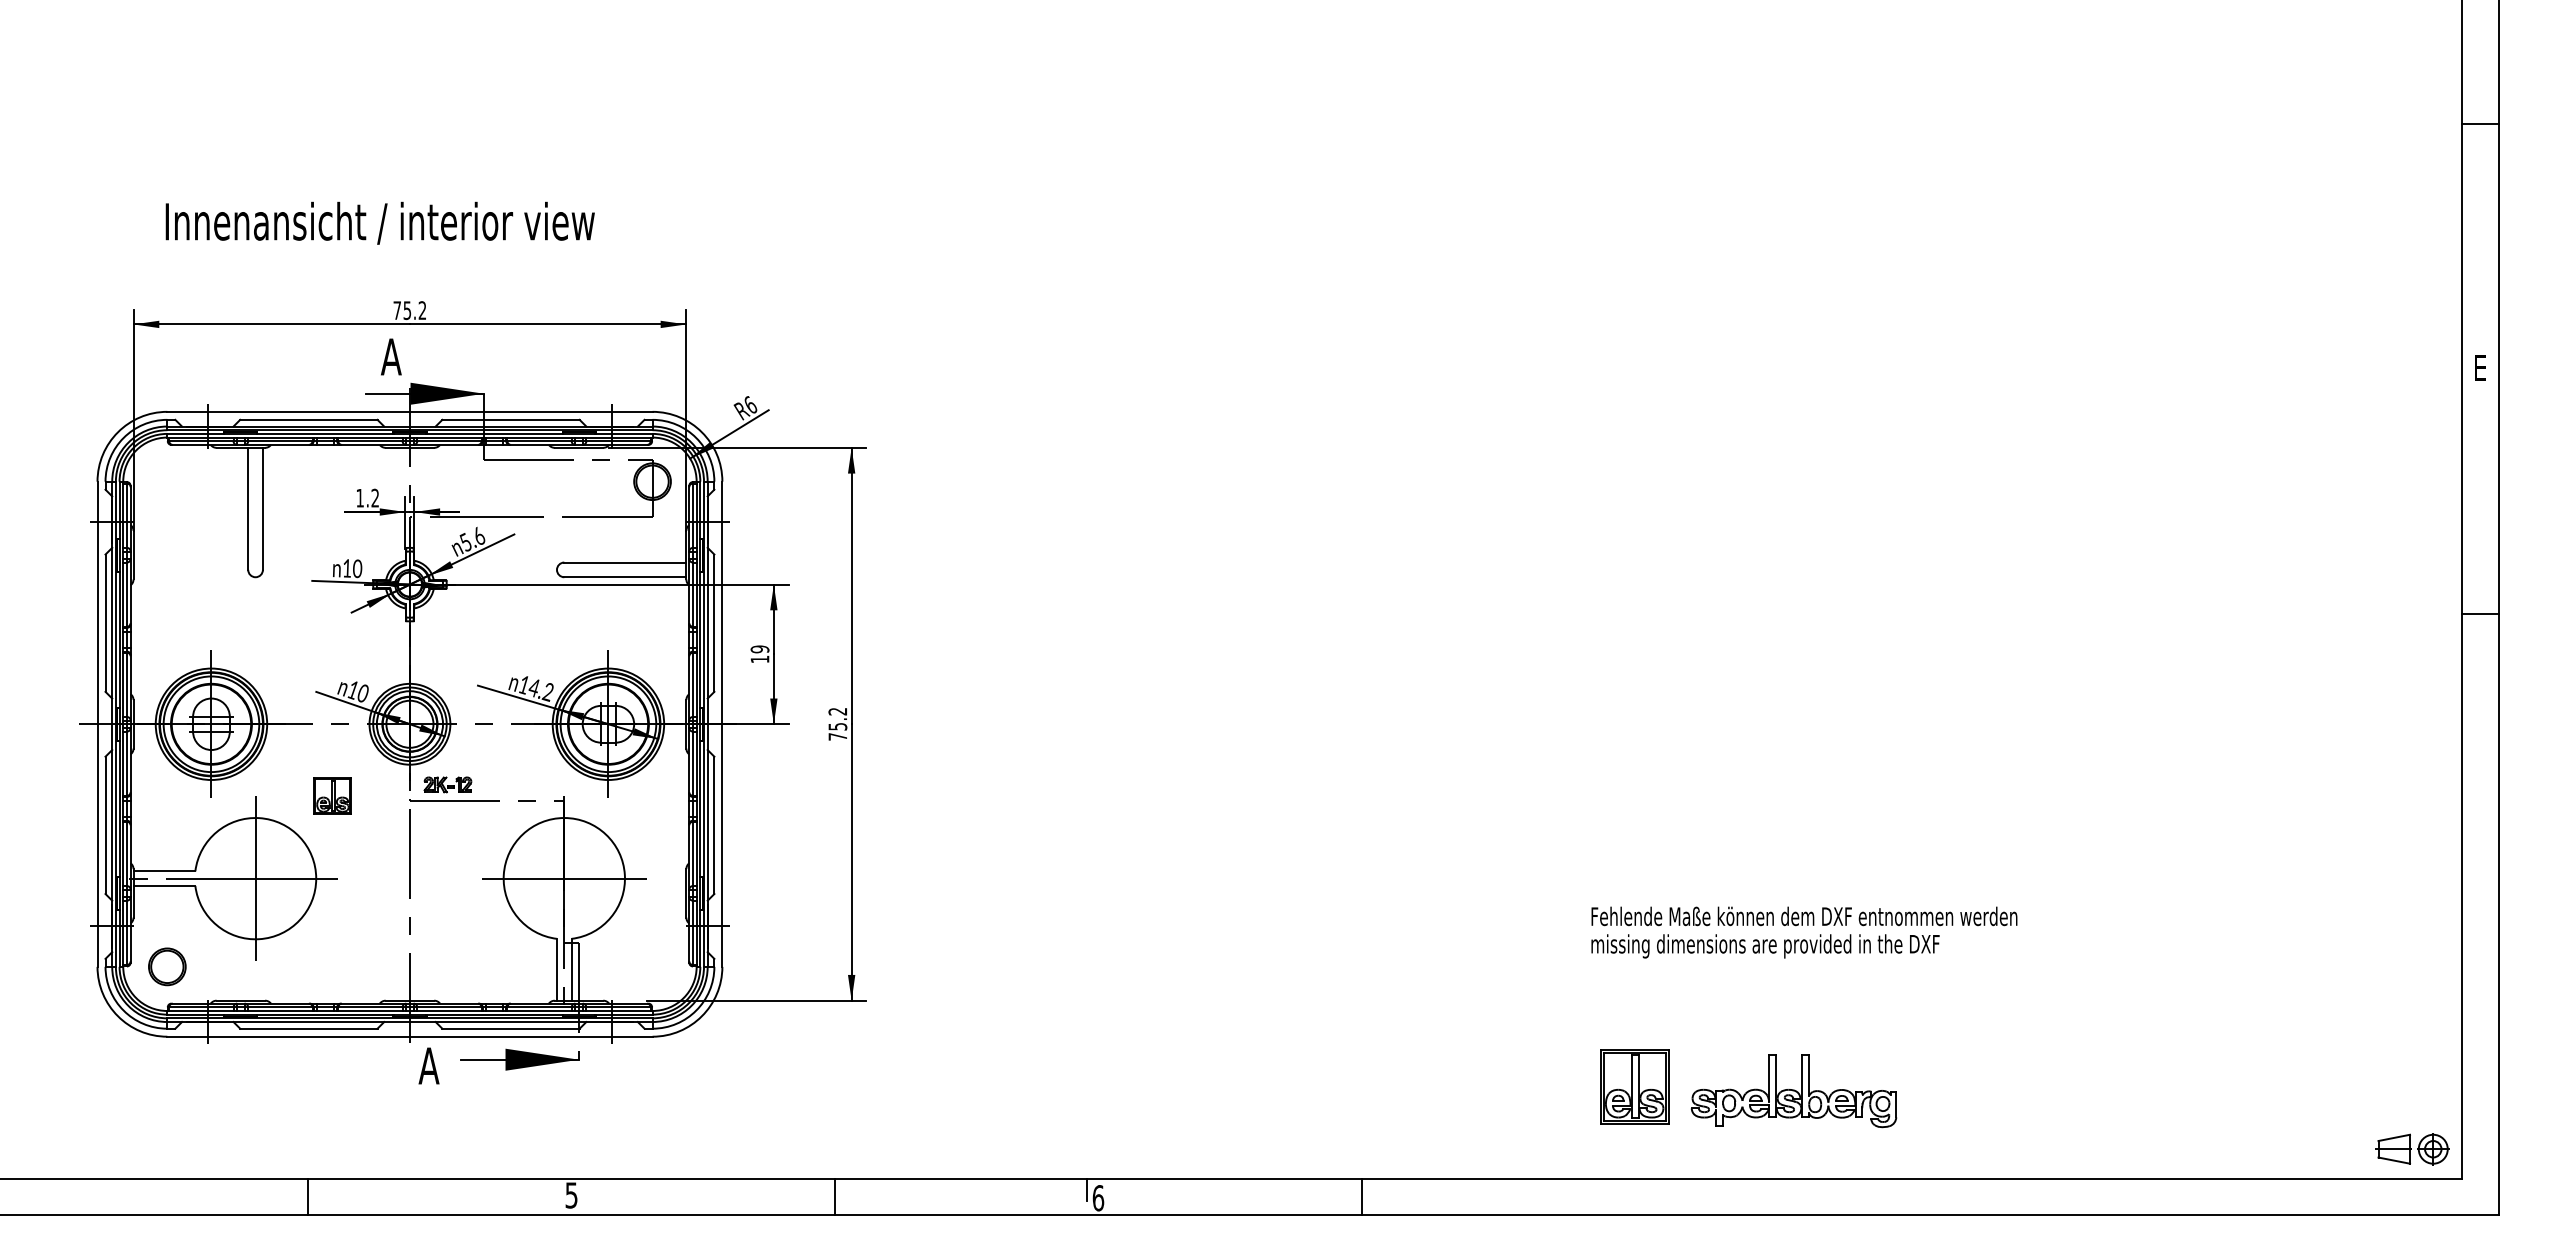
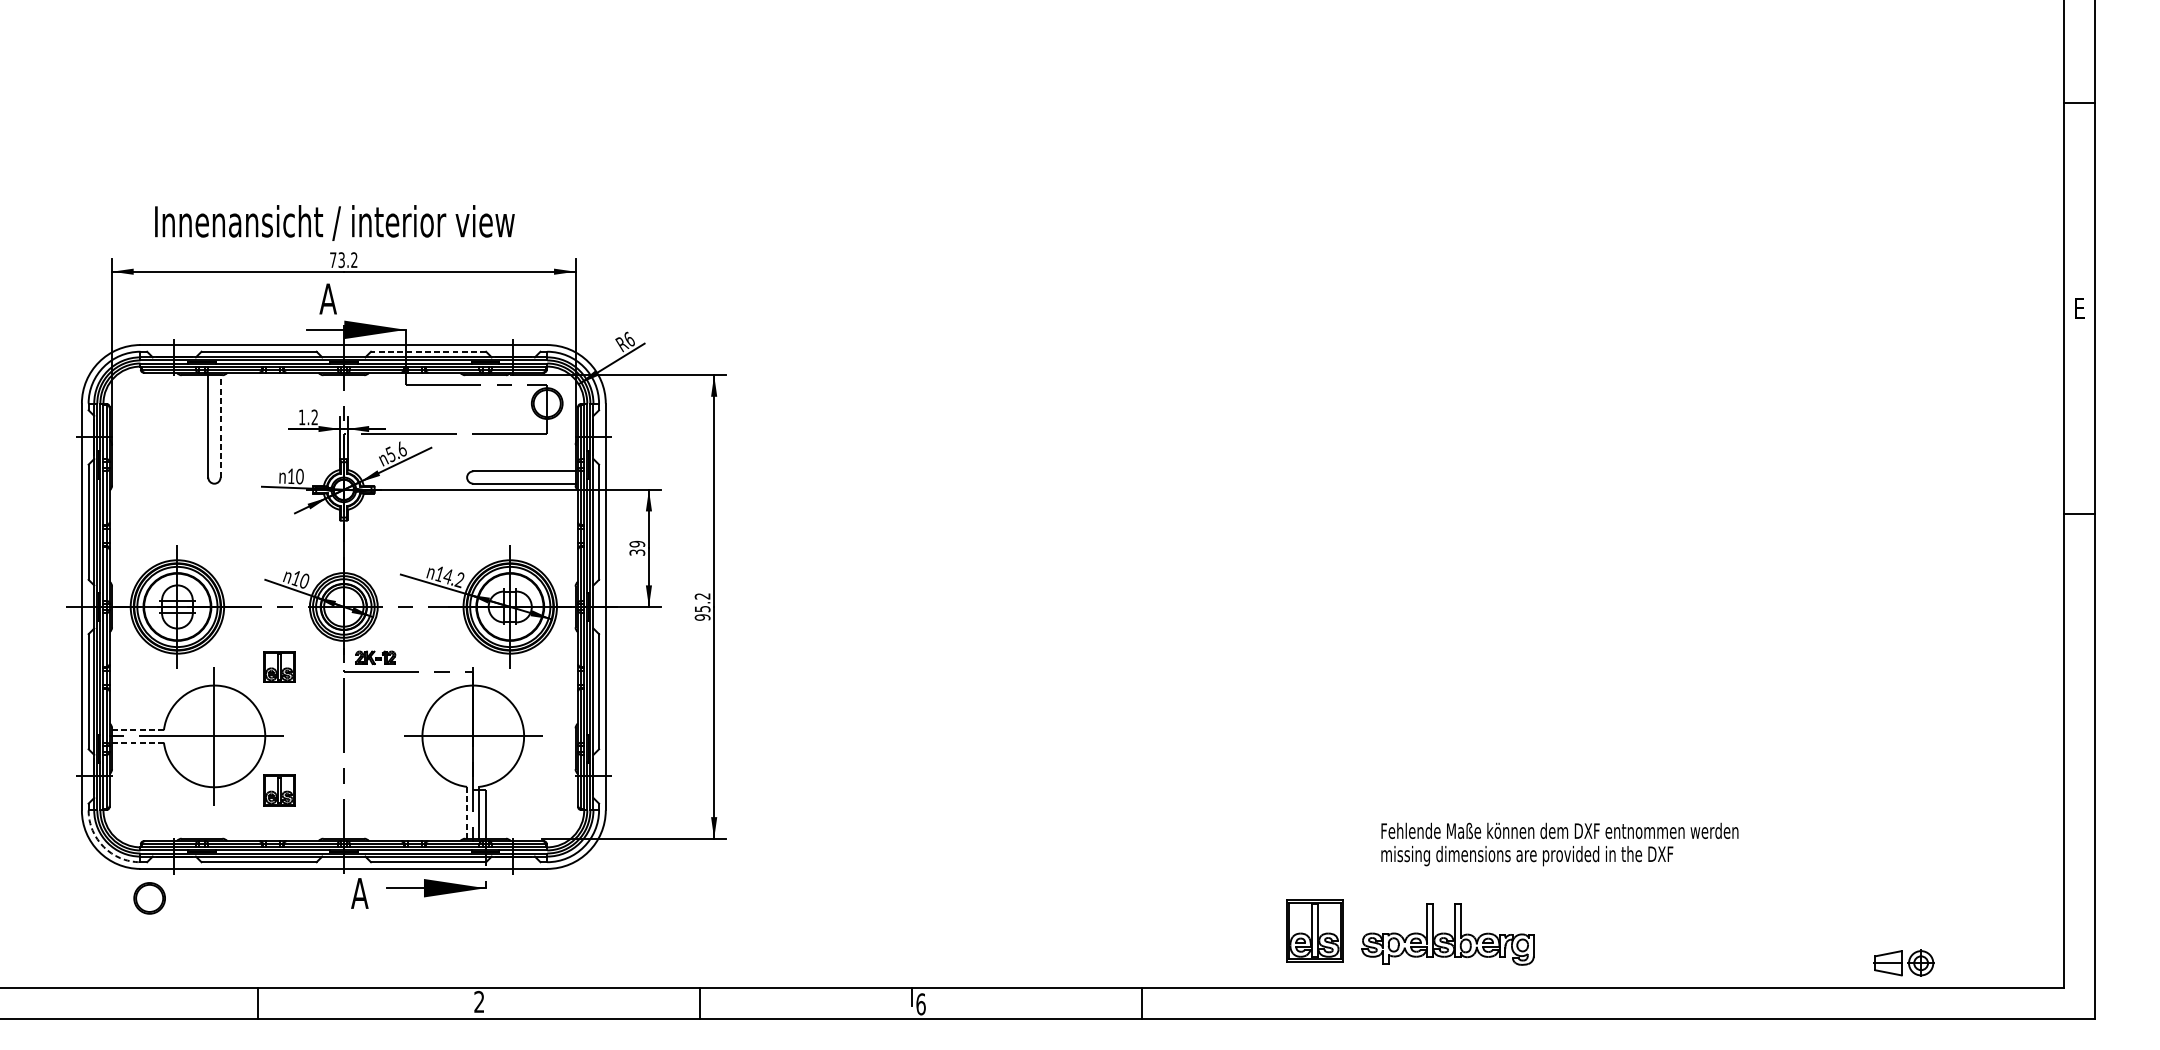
text: (379, 222) -> (334, 222), moved
text: (407, 309) -> (341, 259), 75.2 -> 73.2
line: (511, 419) -> (428, 351), solid -> dashed
line: (262, 508) -> (220, 426), solid -> dashed
text: (759, 659) -> (636, 552), 19 -> 39
text: (837, 736) -> (702, 617), 75.2 -> 95.2
line: (164, 871) -> (138, 730), solid -> dashed
line: (164, 886) -> (138, 742), solid -> dashed
text: (1804, 932) -> (1559, 844), moved
part: (332, 942) -> (278, 789), added
part: (167, 966) -> (149, 898), moved
line: (556, 969) -> (466, 812), solid -> dashed
arc: (123, 1010) -> (103, 846), solid -> dashed
part: (1748, 1088) -> (1409, 932), moved
part: (2412, 1149) -> (1903, 963), moved
text: (571, 1195) -> (479, 1002), 5 -> 2

